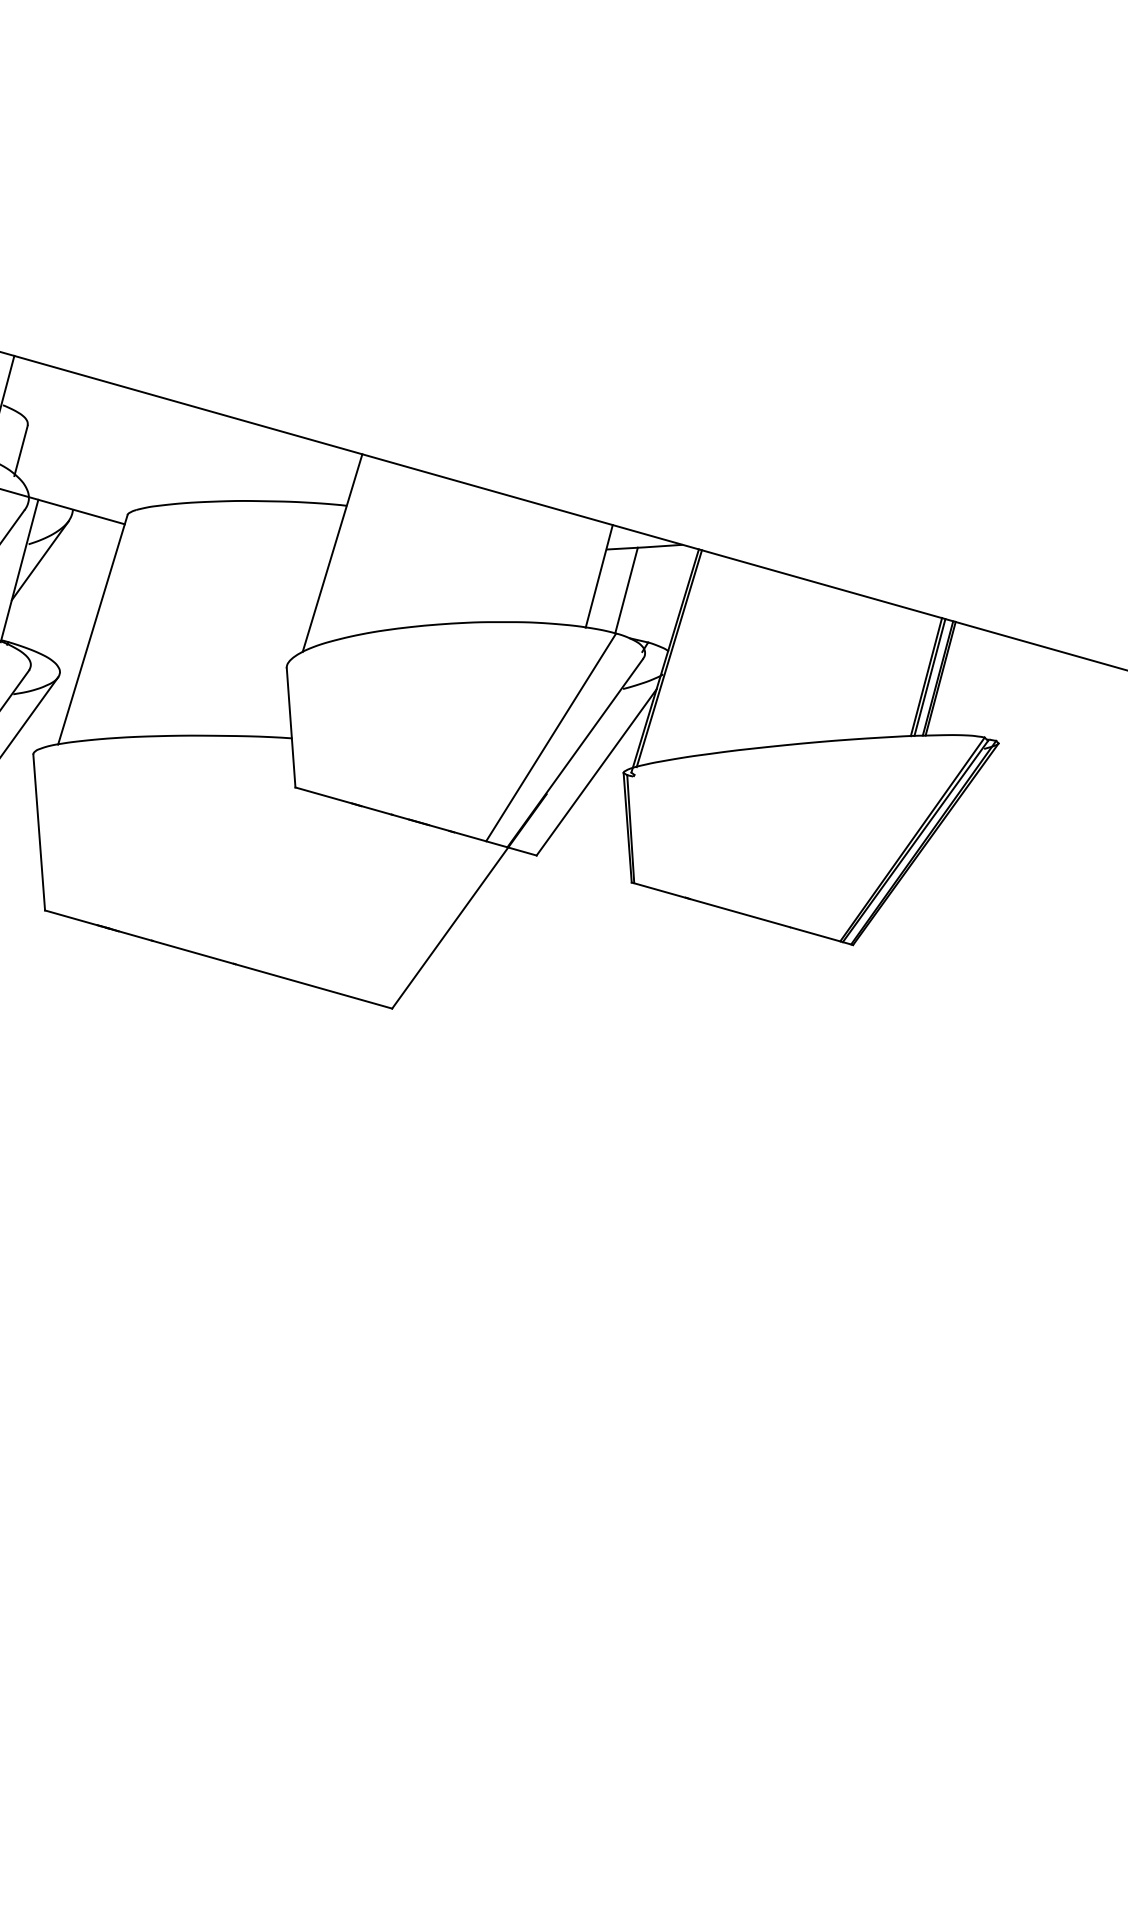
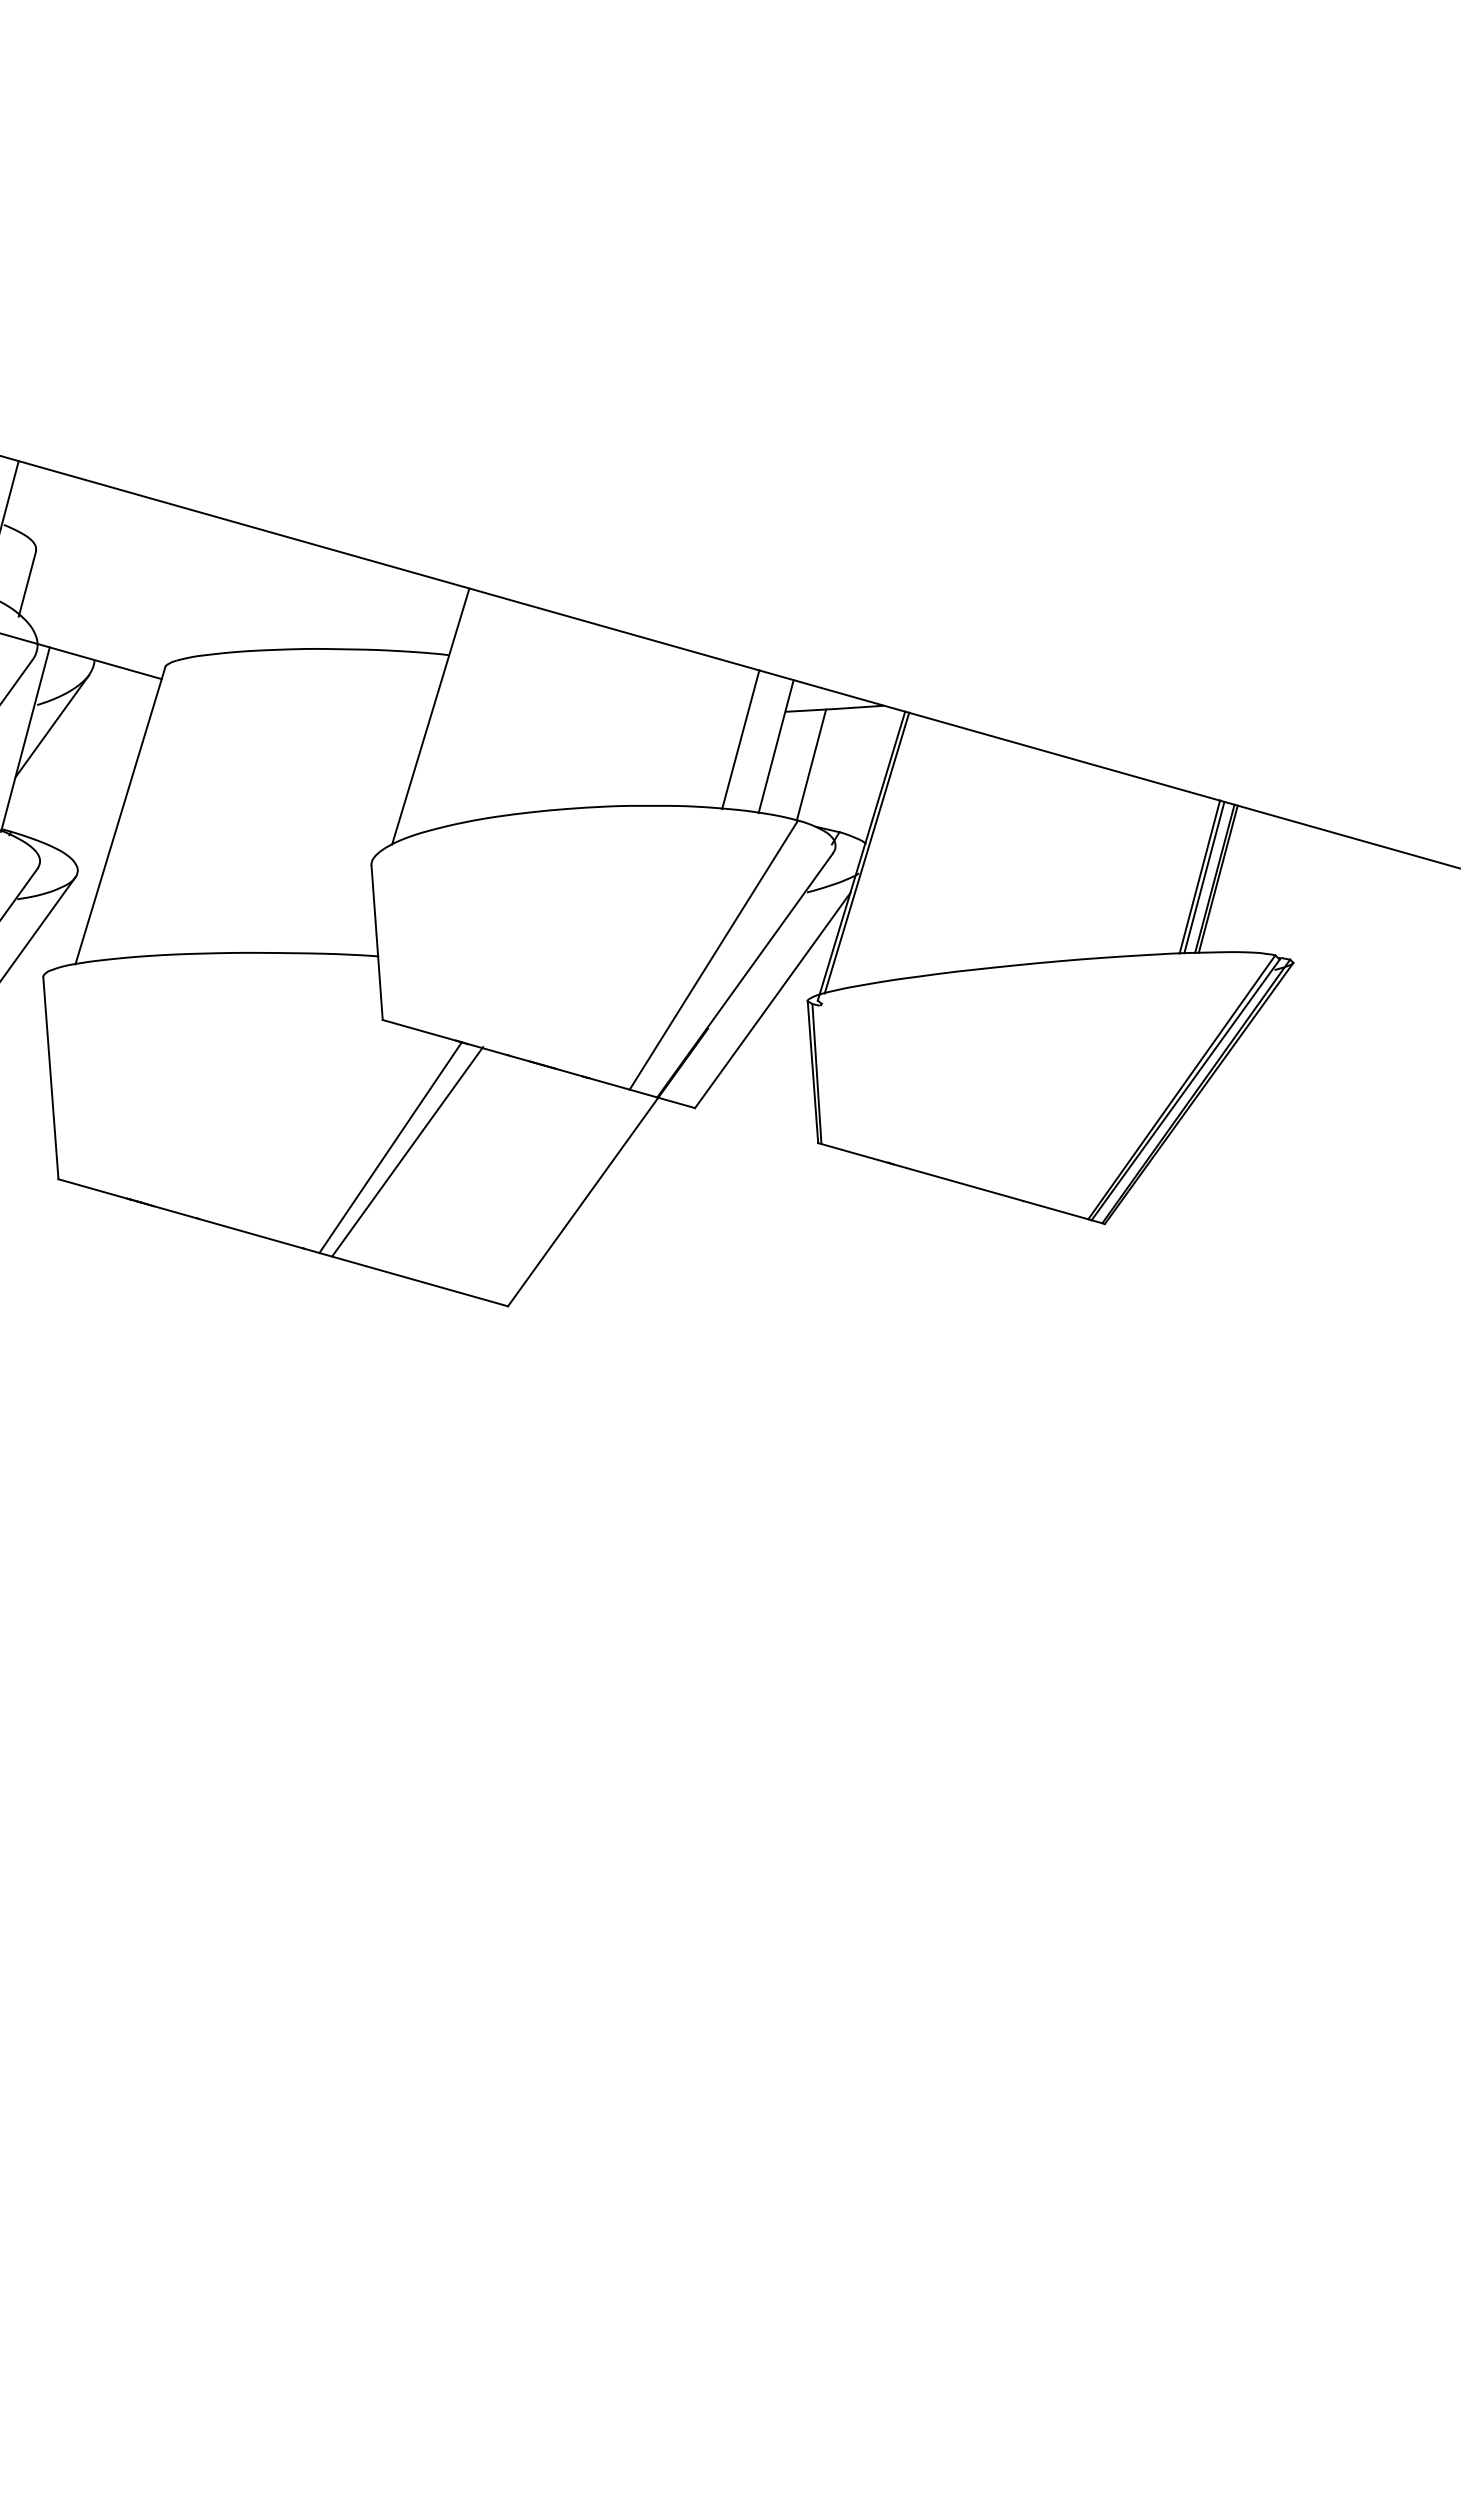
line: (571, 570) -> (740, 738), added
line: (301, 885) -> (390, 1146), added
line: (314, 889) -> (407, 1152), added

